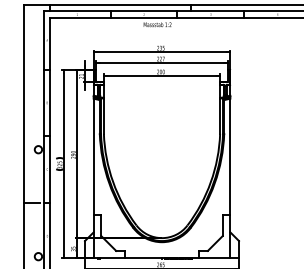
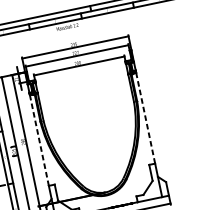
line: (230, 156) -> (145, 117), solid -> dashed
line: (93, 157) -> (39, 140), solid -> dashed

